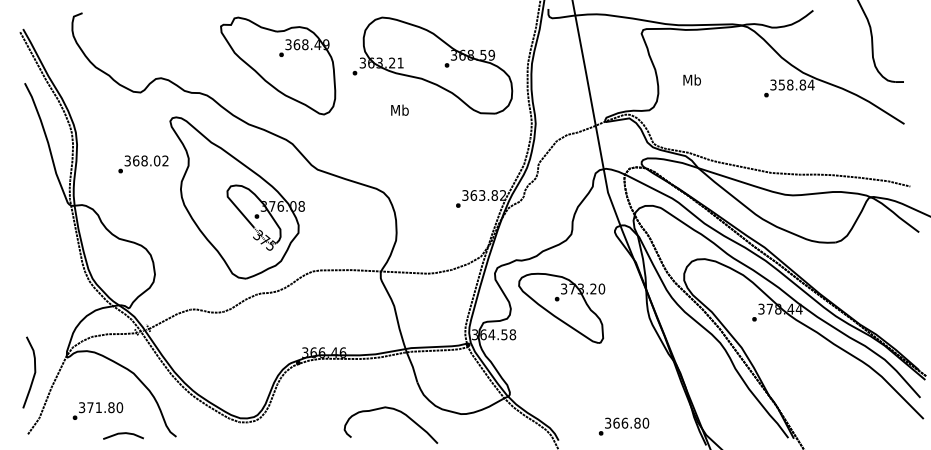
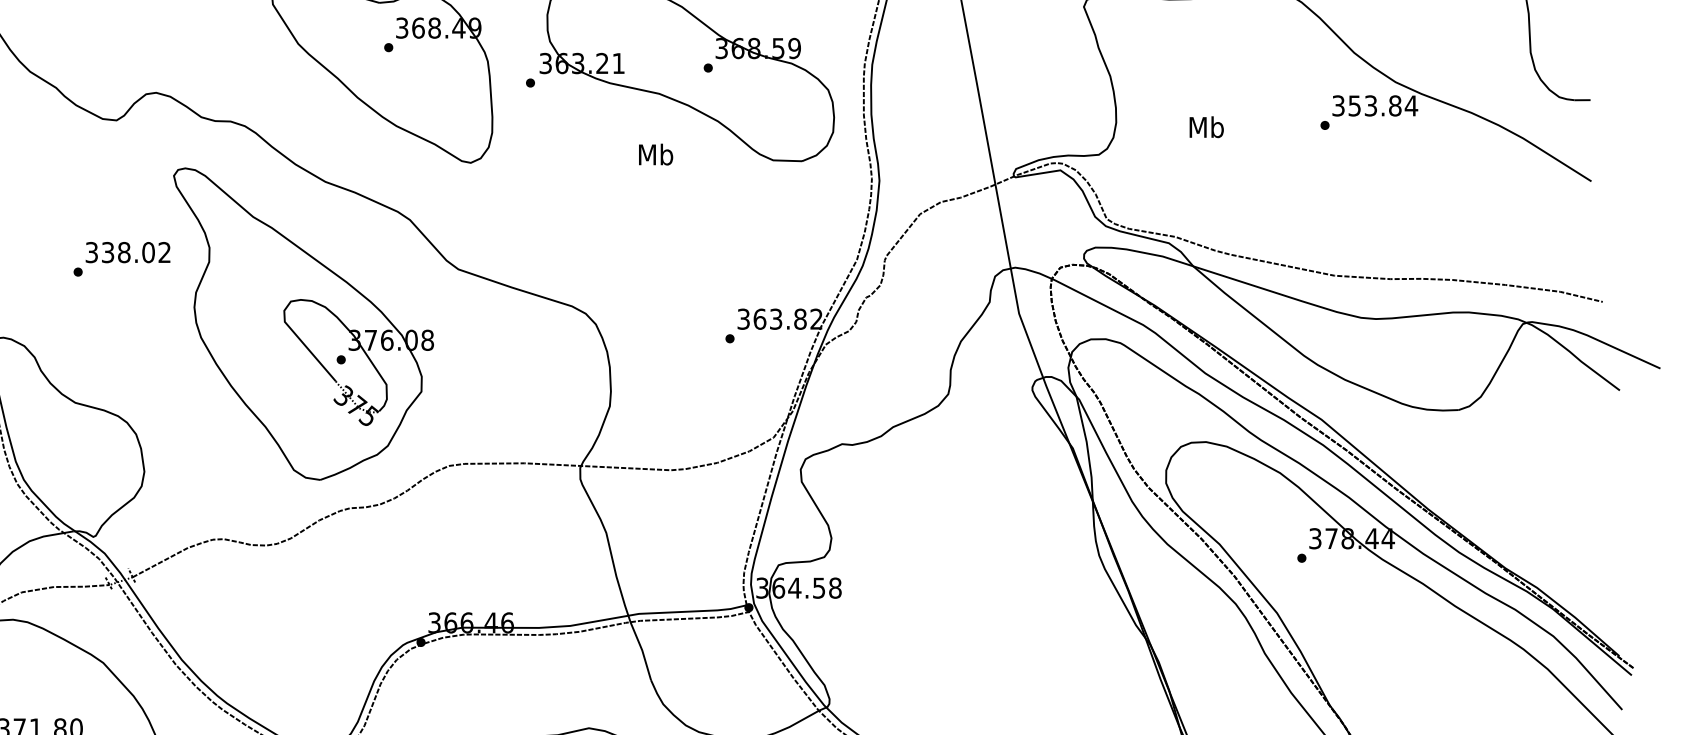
text: (691, 79) -> (1205, 126), moved
text: (790, 84) -> (1371, 104), 358.84 -> 353.84
text: (399, 109) -> (655, 153), moved
text: (136, 160) -> (108, 251), 368.02 -> 338.02
part: (561, 307) -> (929, 535), removed

